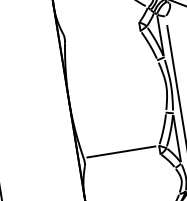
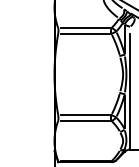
line: (101, 29) -> (84, 28), added
line: (102, 36) -> (84, 33), added
line: (122, 159) -> (84, 120), added

